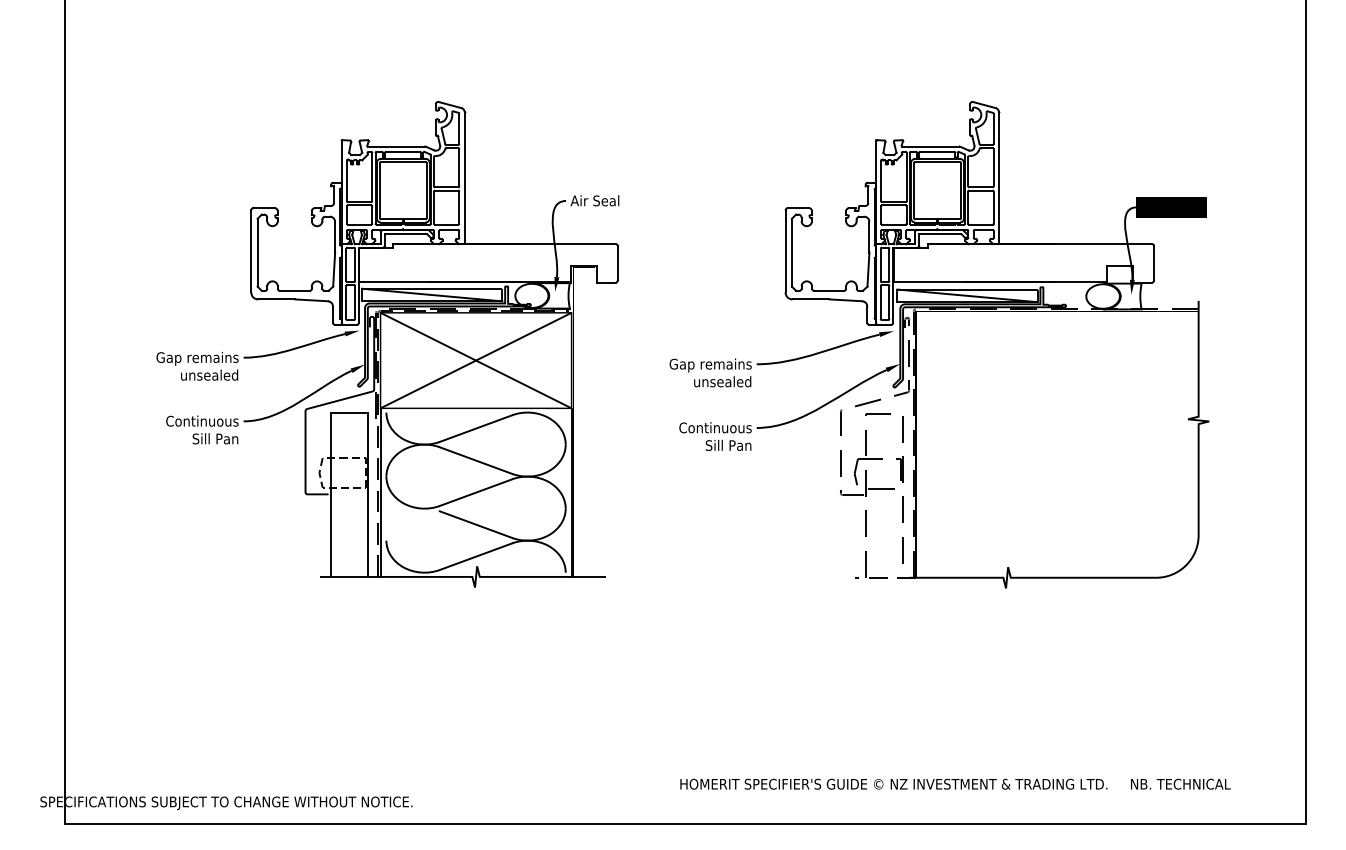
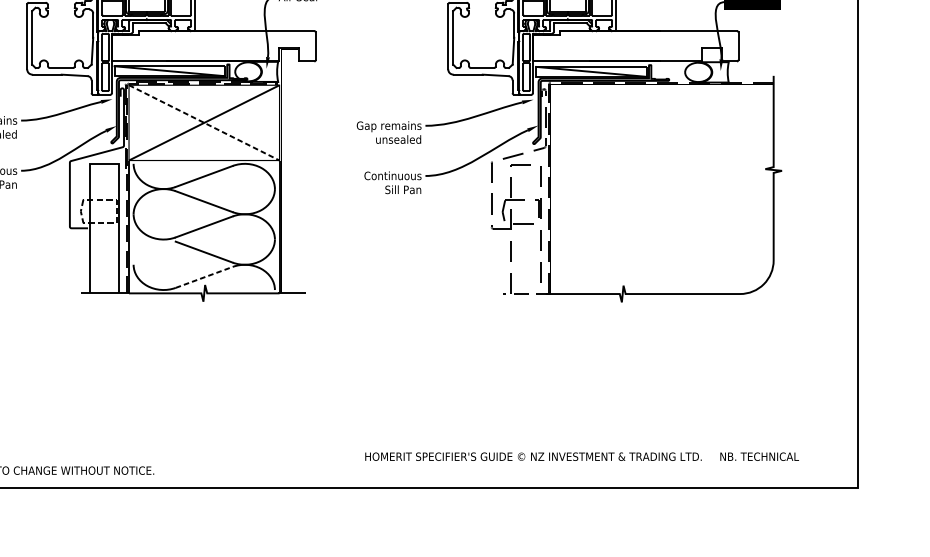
line: (476, 360) -> (204, 122), solid -> dashed
line: (476, 556) -> (204, 277), solid -> dashed

